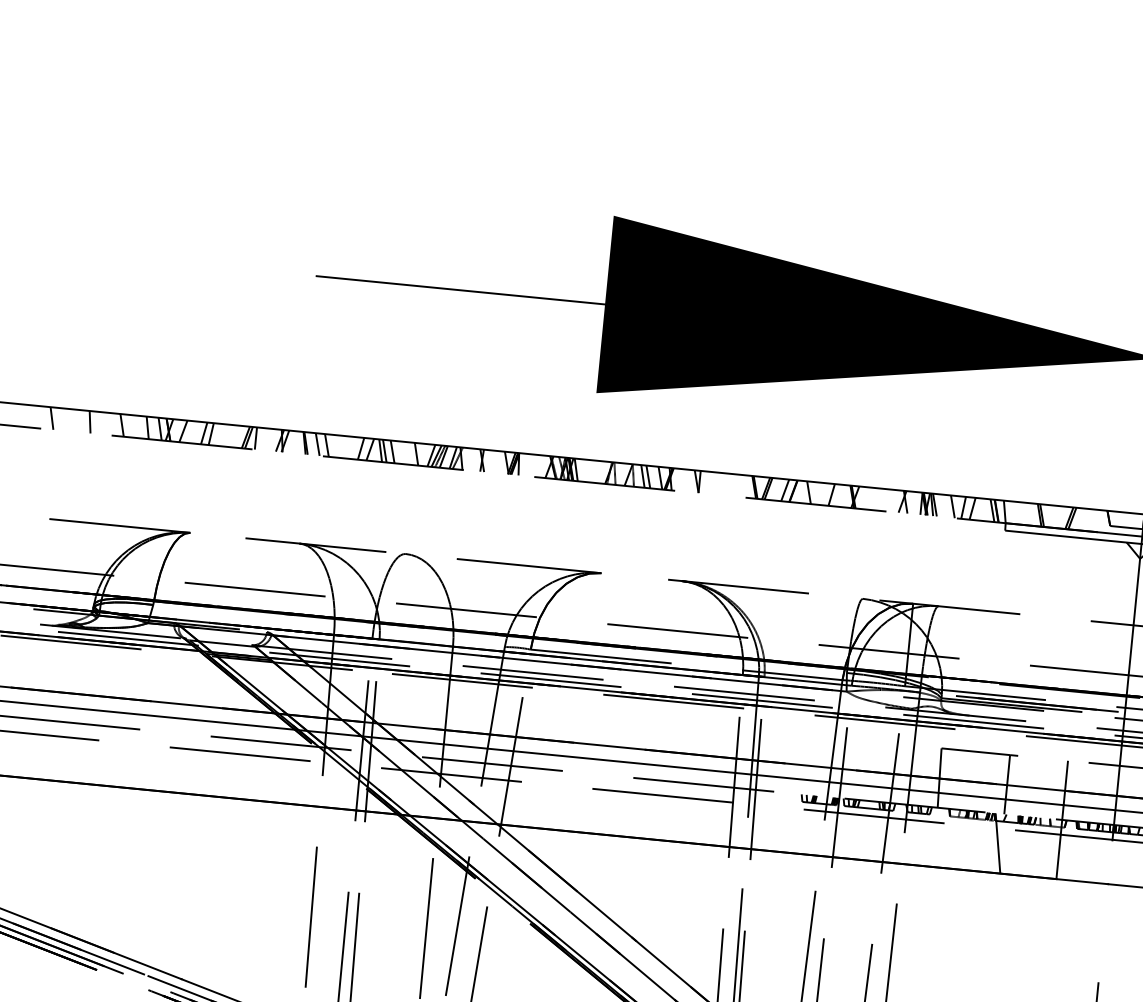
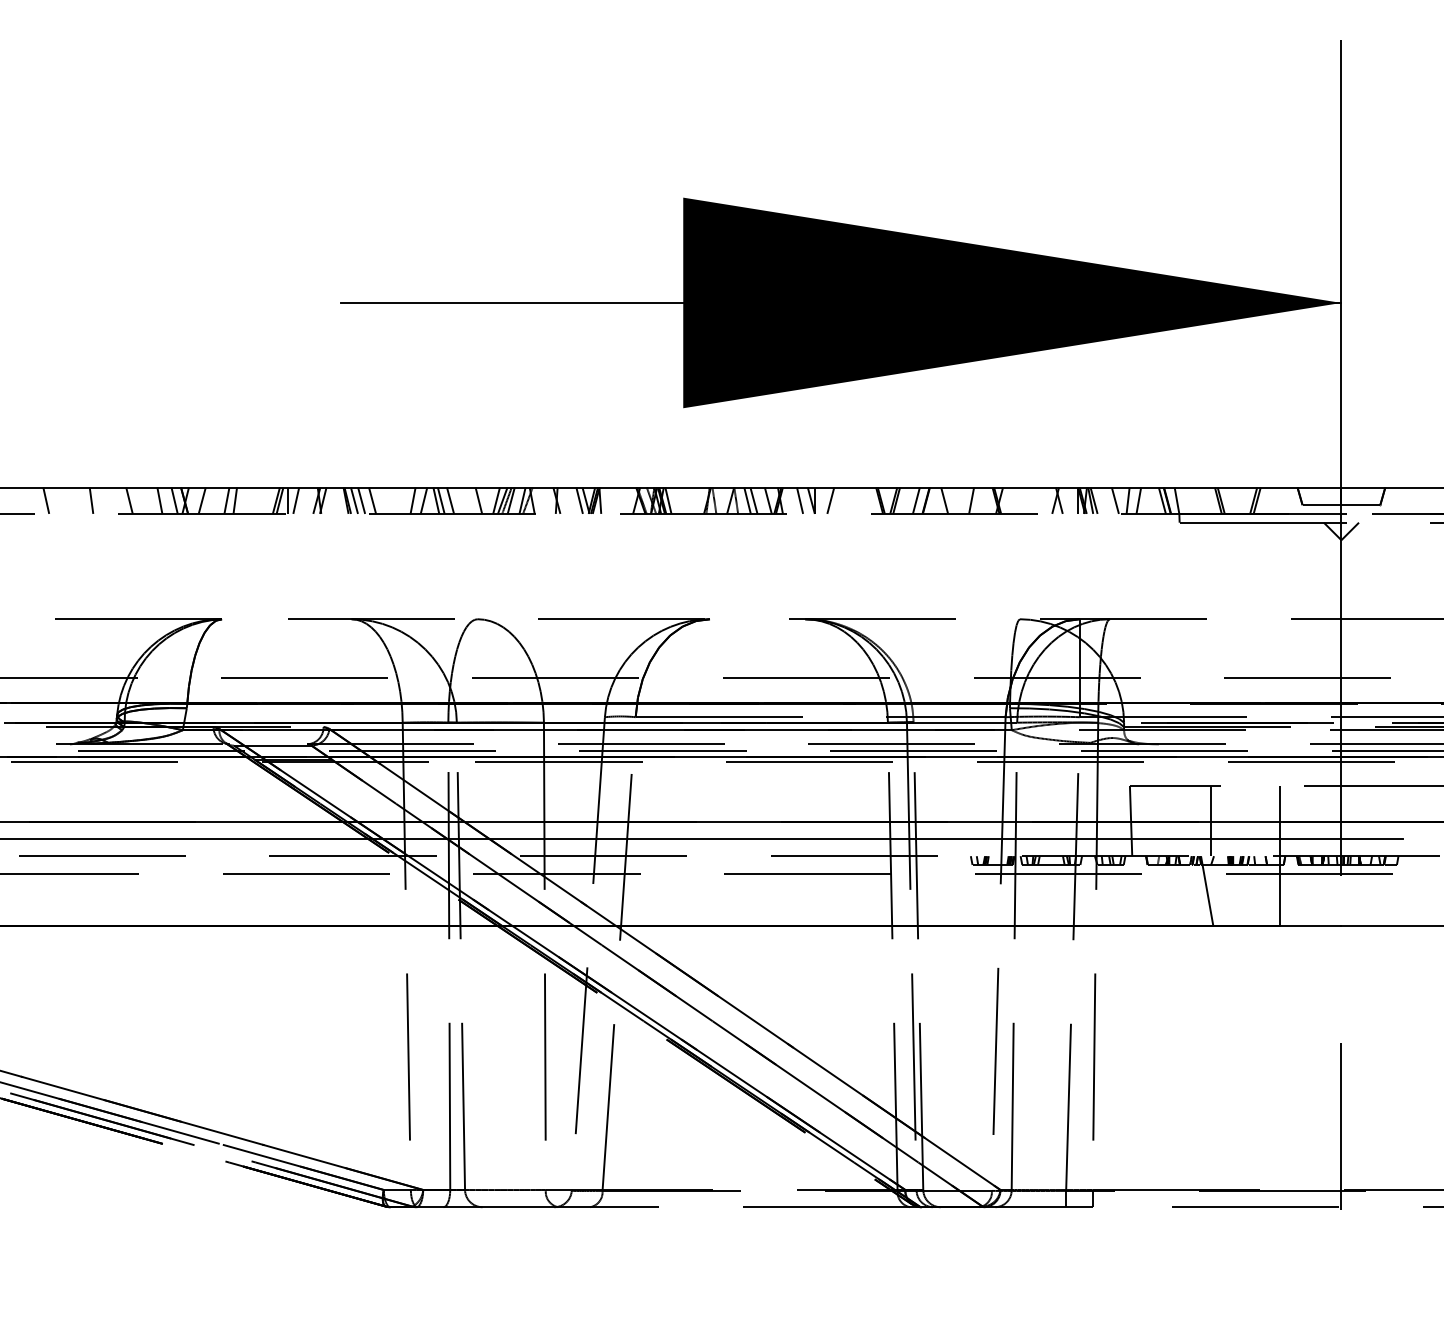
line: (262, 438) -> (296, 500), added
line: (311, 443) -> (354, 500), added
line: (501, 462) -> (579, 500), added
line: (687, 480) -> (800, 500), added
line: (712, 483) -> (830, 500), added

